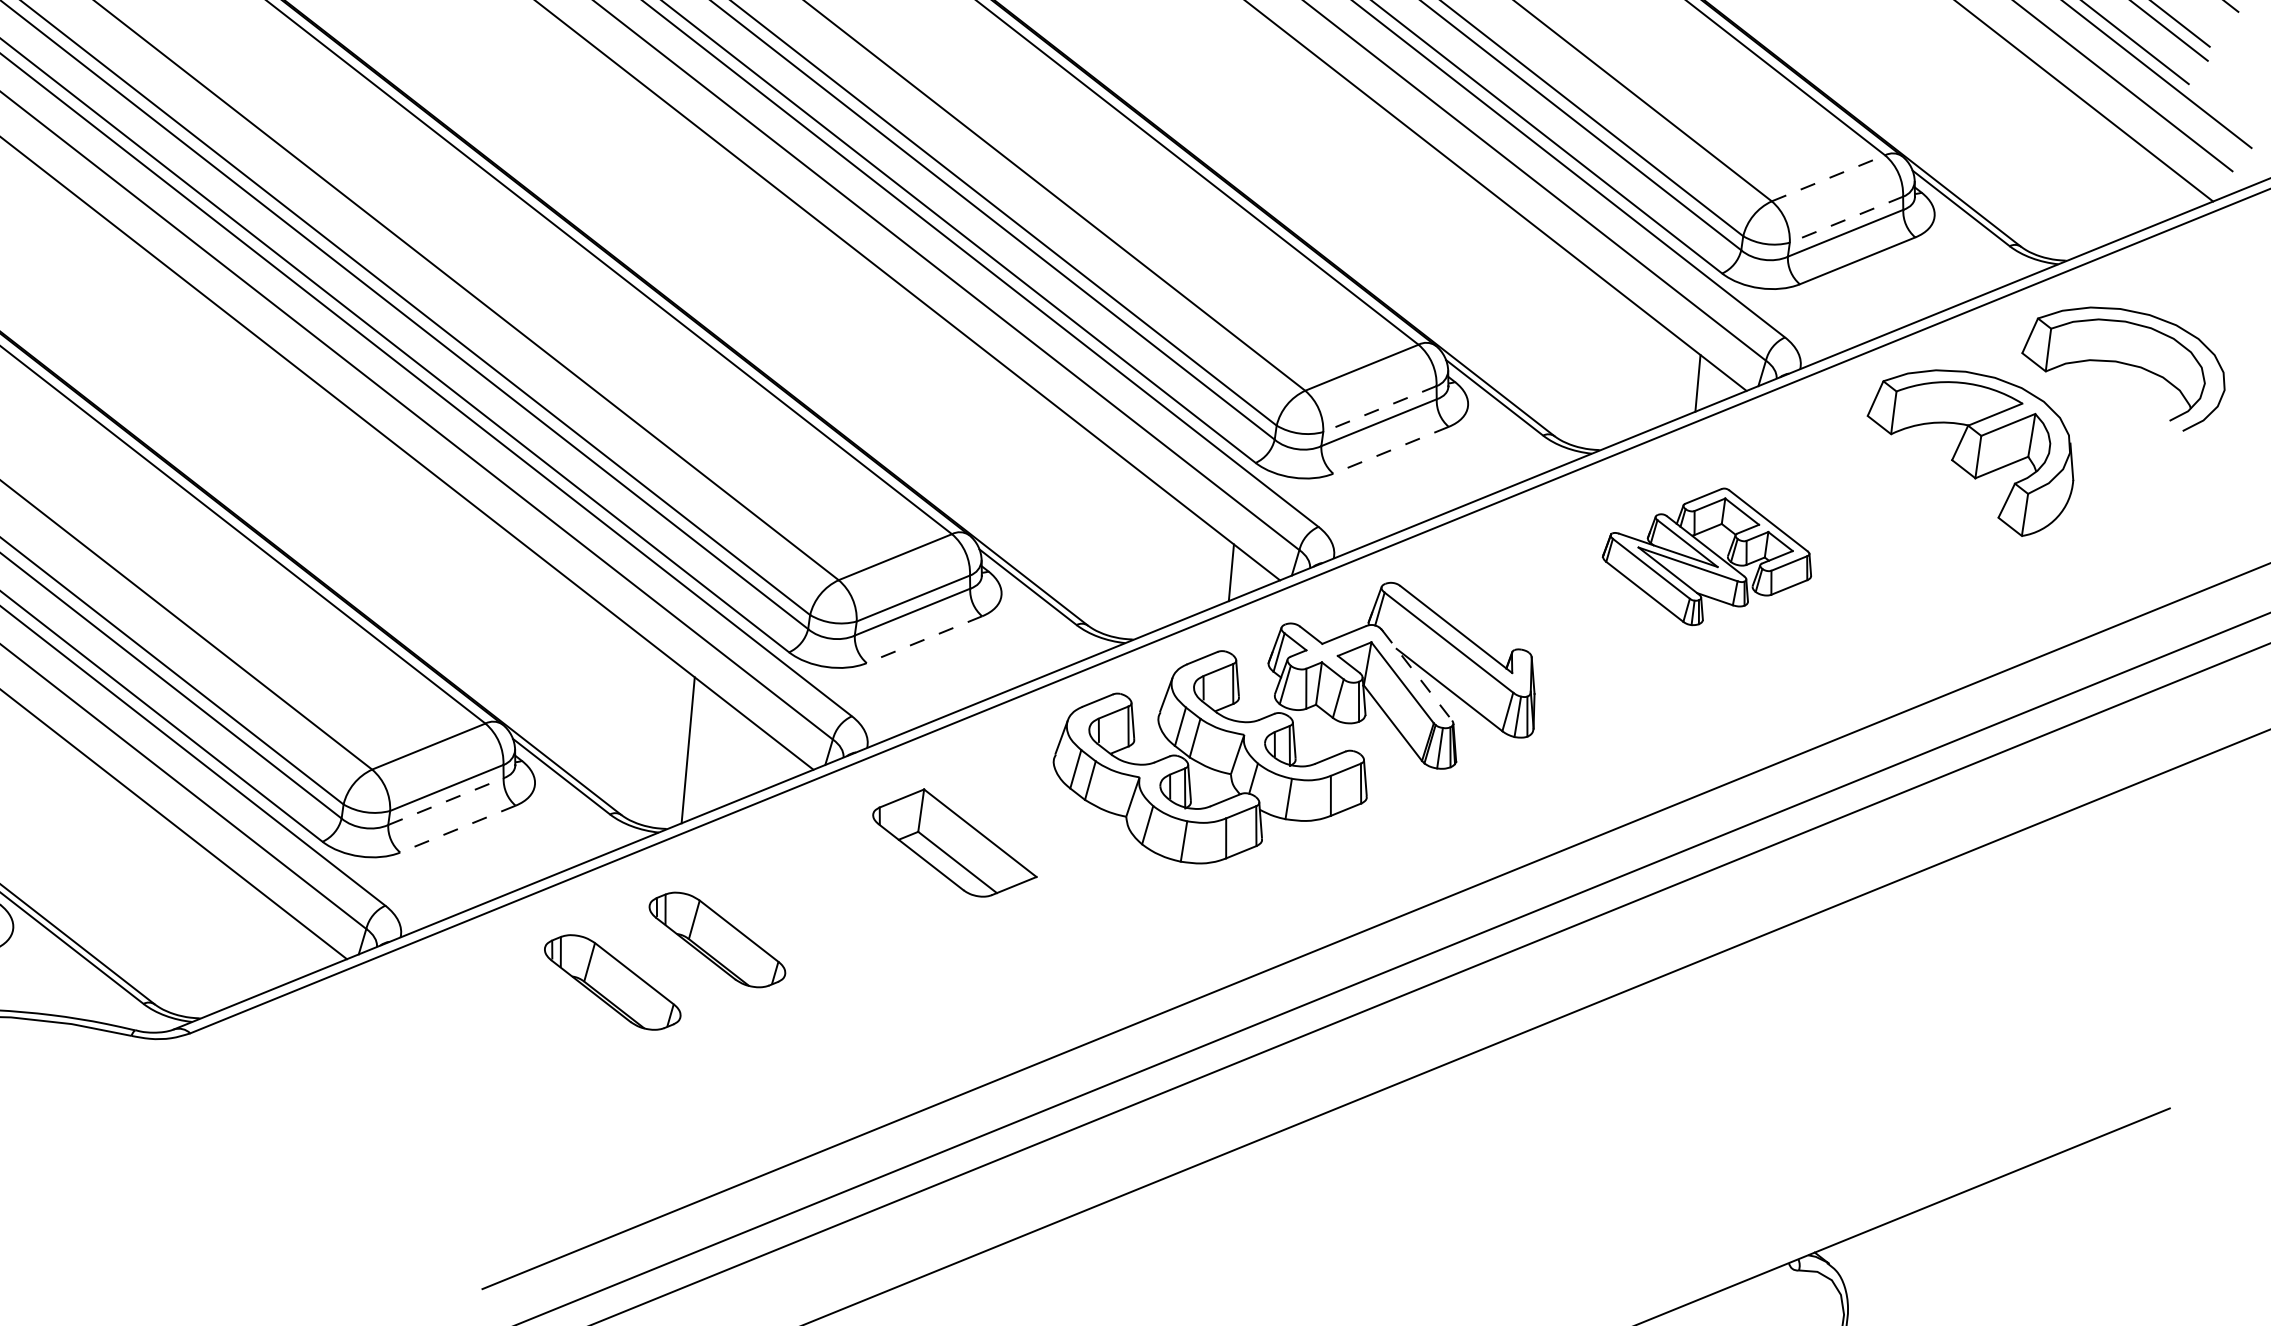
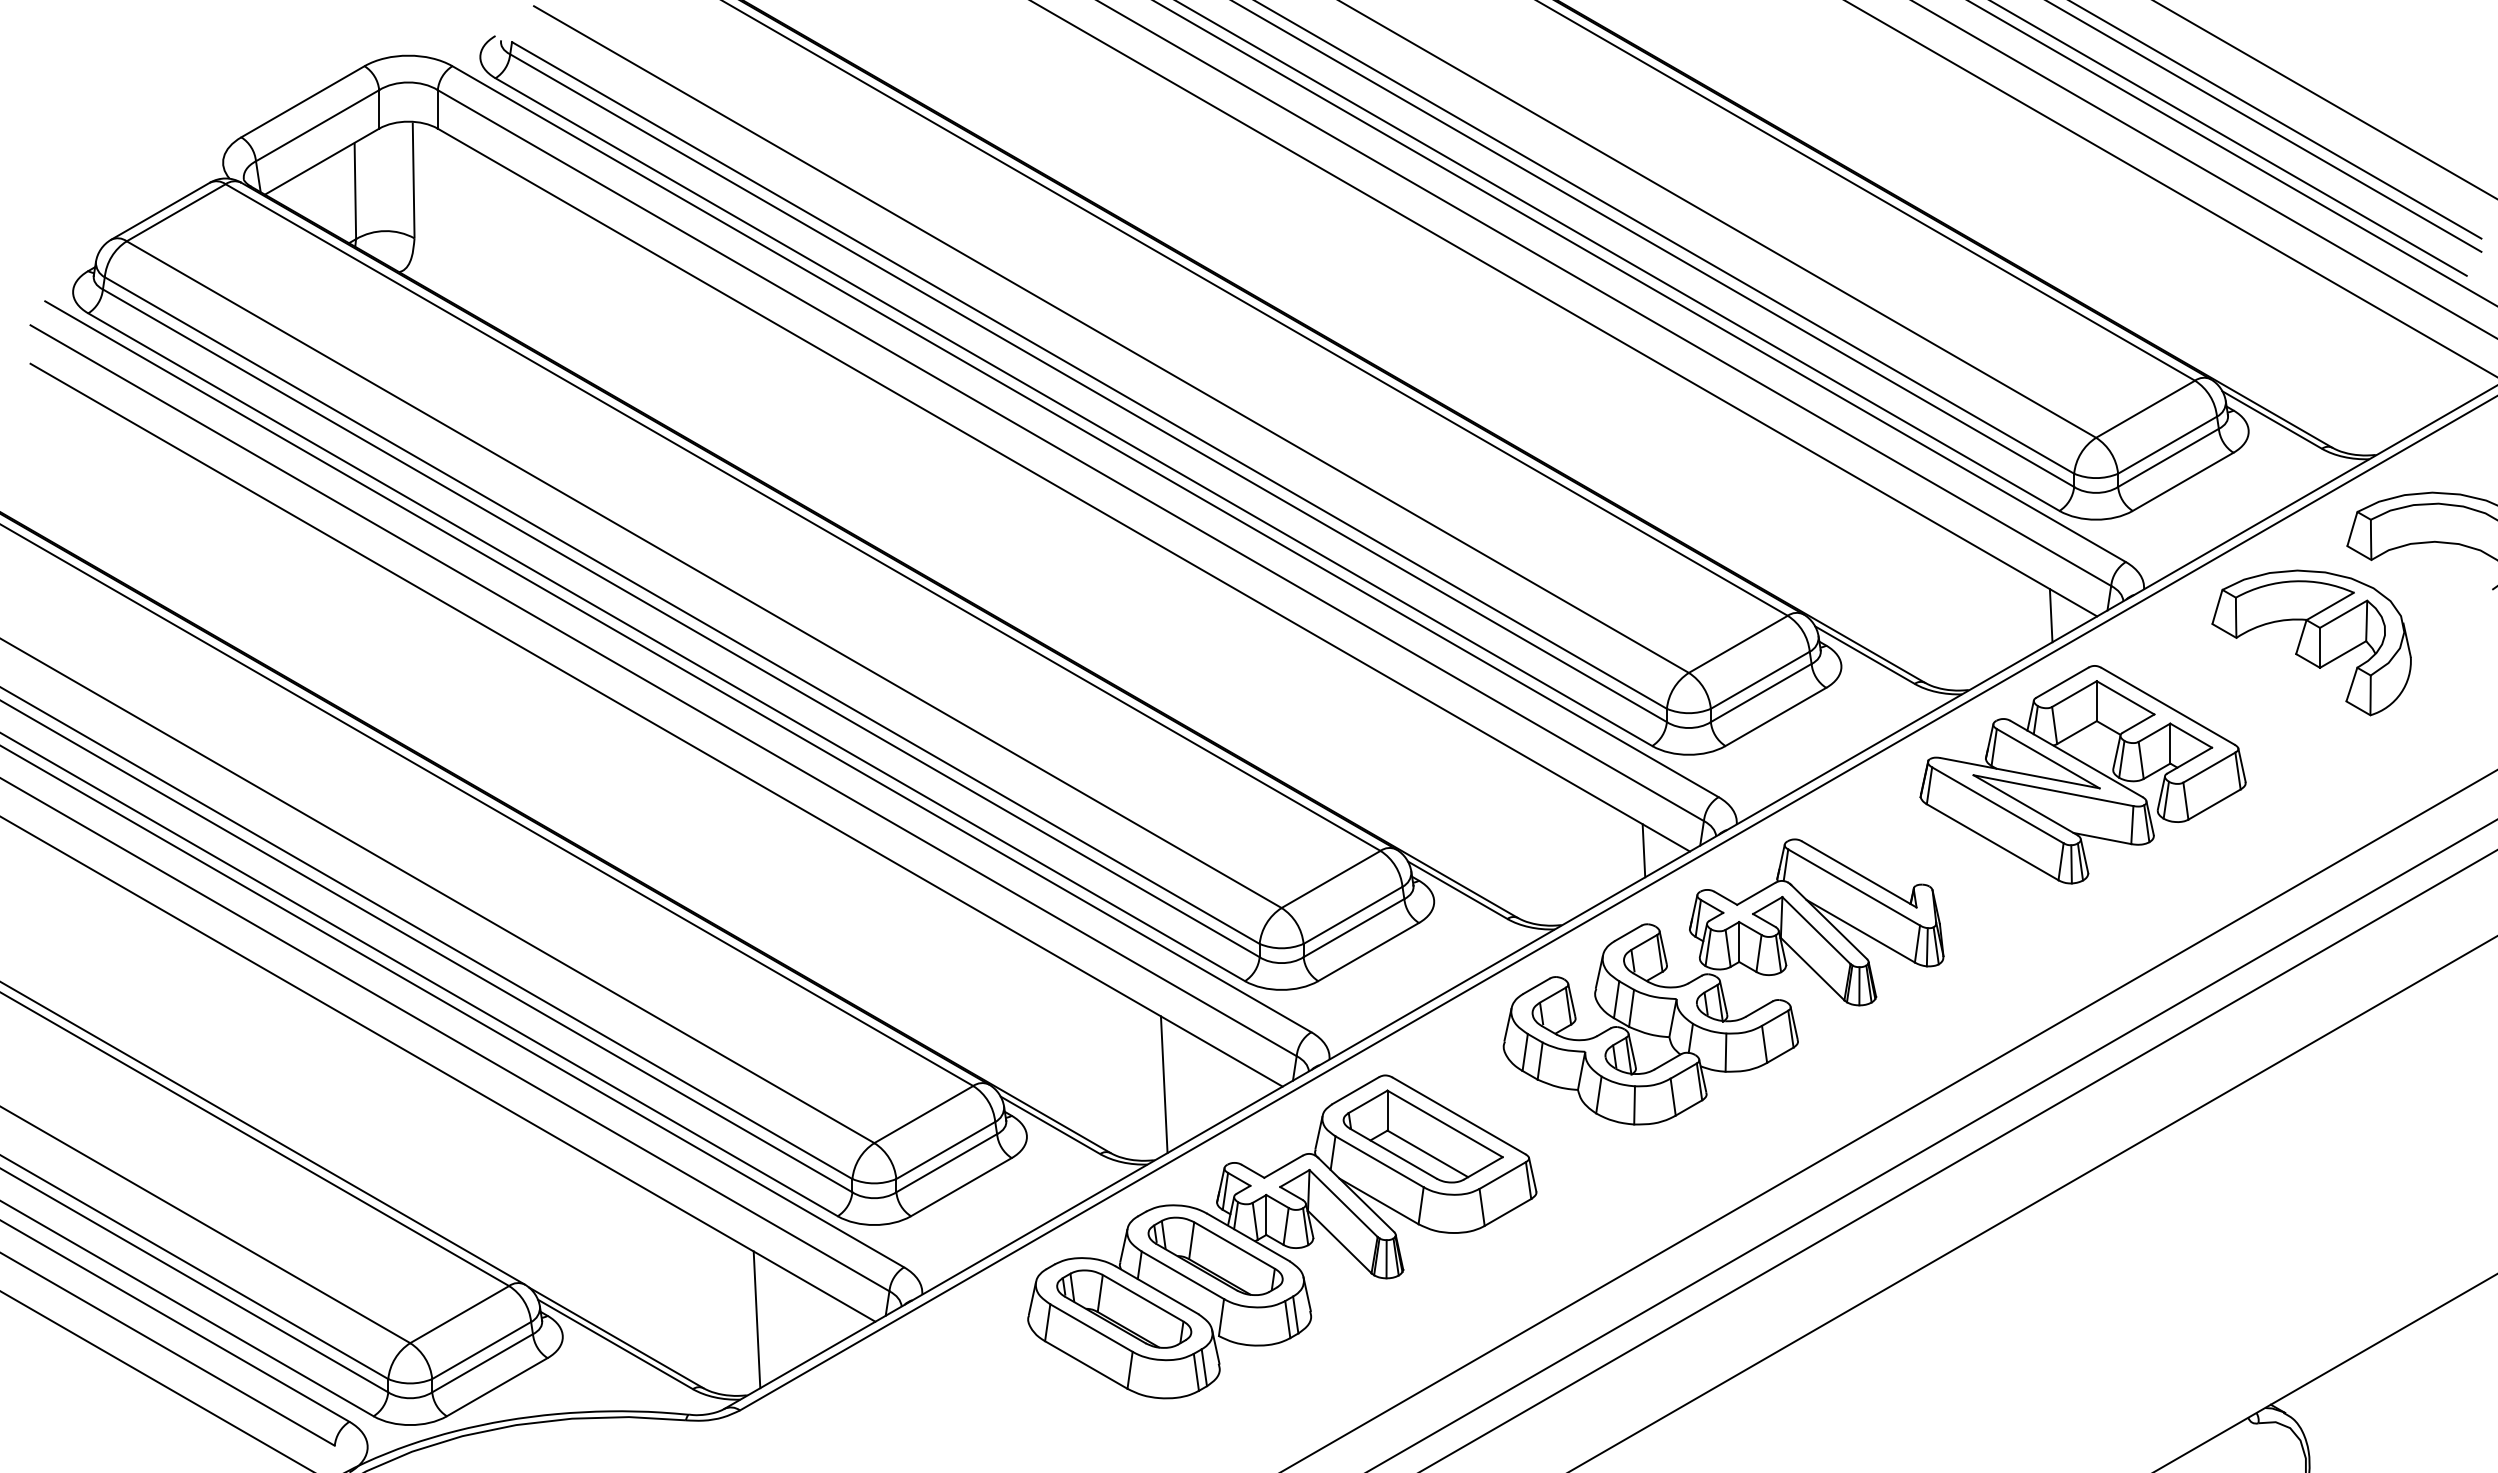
line: (1829, 178) -> (2146, 409), dashed -> solid
line: (1846, 219) -> (2167, 445), dashed -> solid
line: (1379, 409) -> (1759, 680), dashed -> solid
line: (1390, 450) -> (1775, 717), dashed -> solid
part: (1707, 556) -> (2082, 774), size x1.67
line: (924, 640) -> (1368, 952), dashed -> solid
line: (1417, 676) -> (1829, 922), dashed -> solid
line: (446, 800) -> (947, 1162), dashed -> solid
line: (456, 829) -> (960, 1187), dashed -> solid
part: (791, 928) -> (1282, 1236), added
line: (221, 939) -> (756, 1319), added

